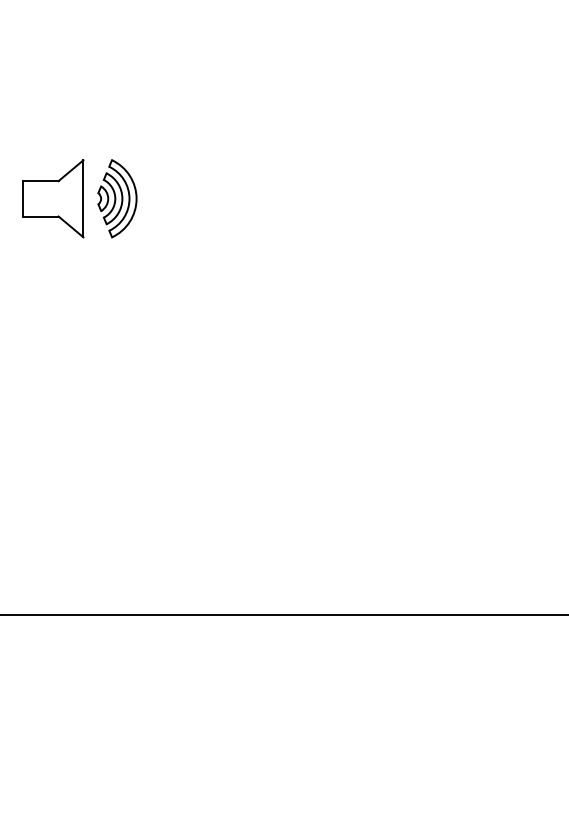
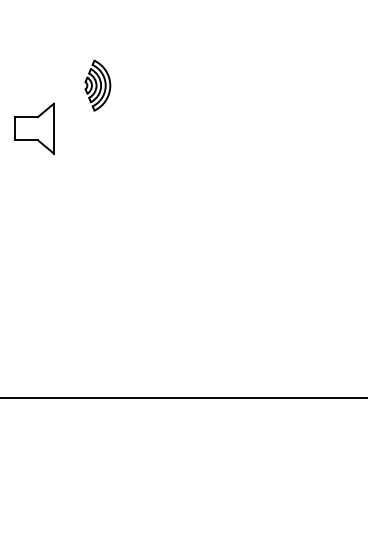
part: (116, 198) -> (97, 85), moved

